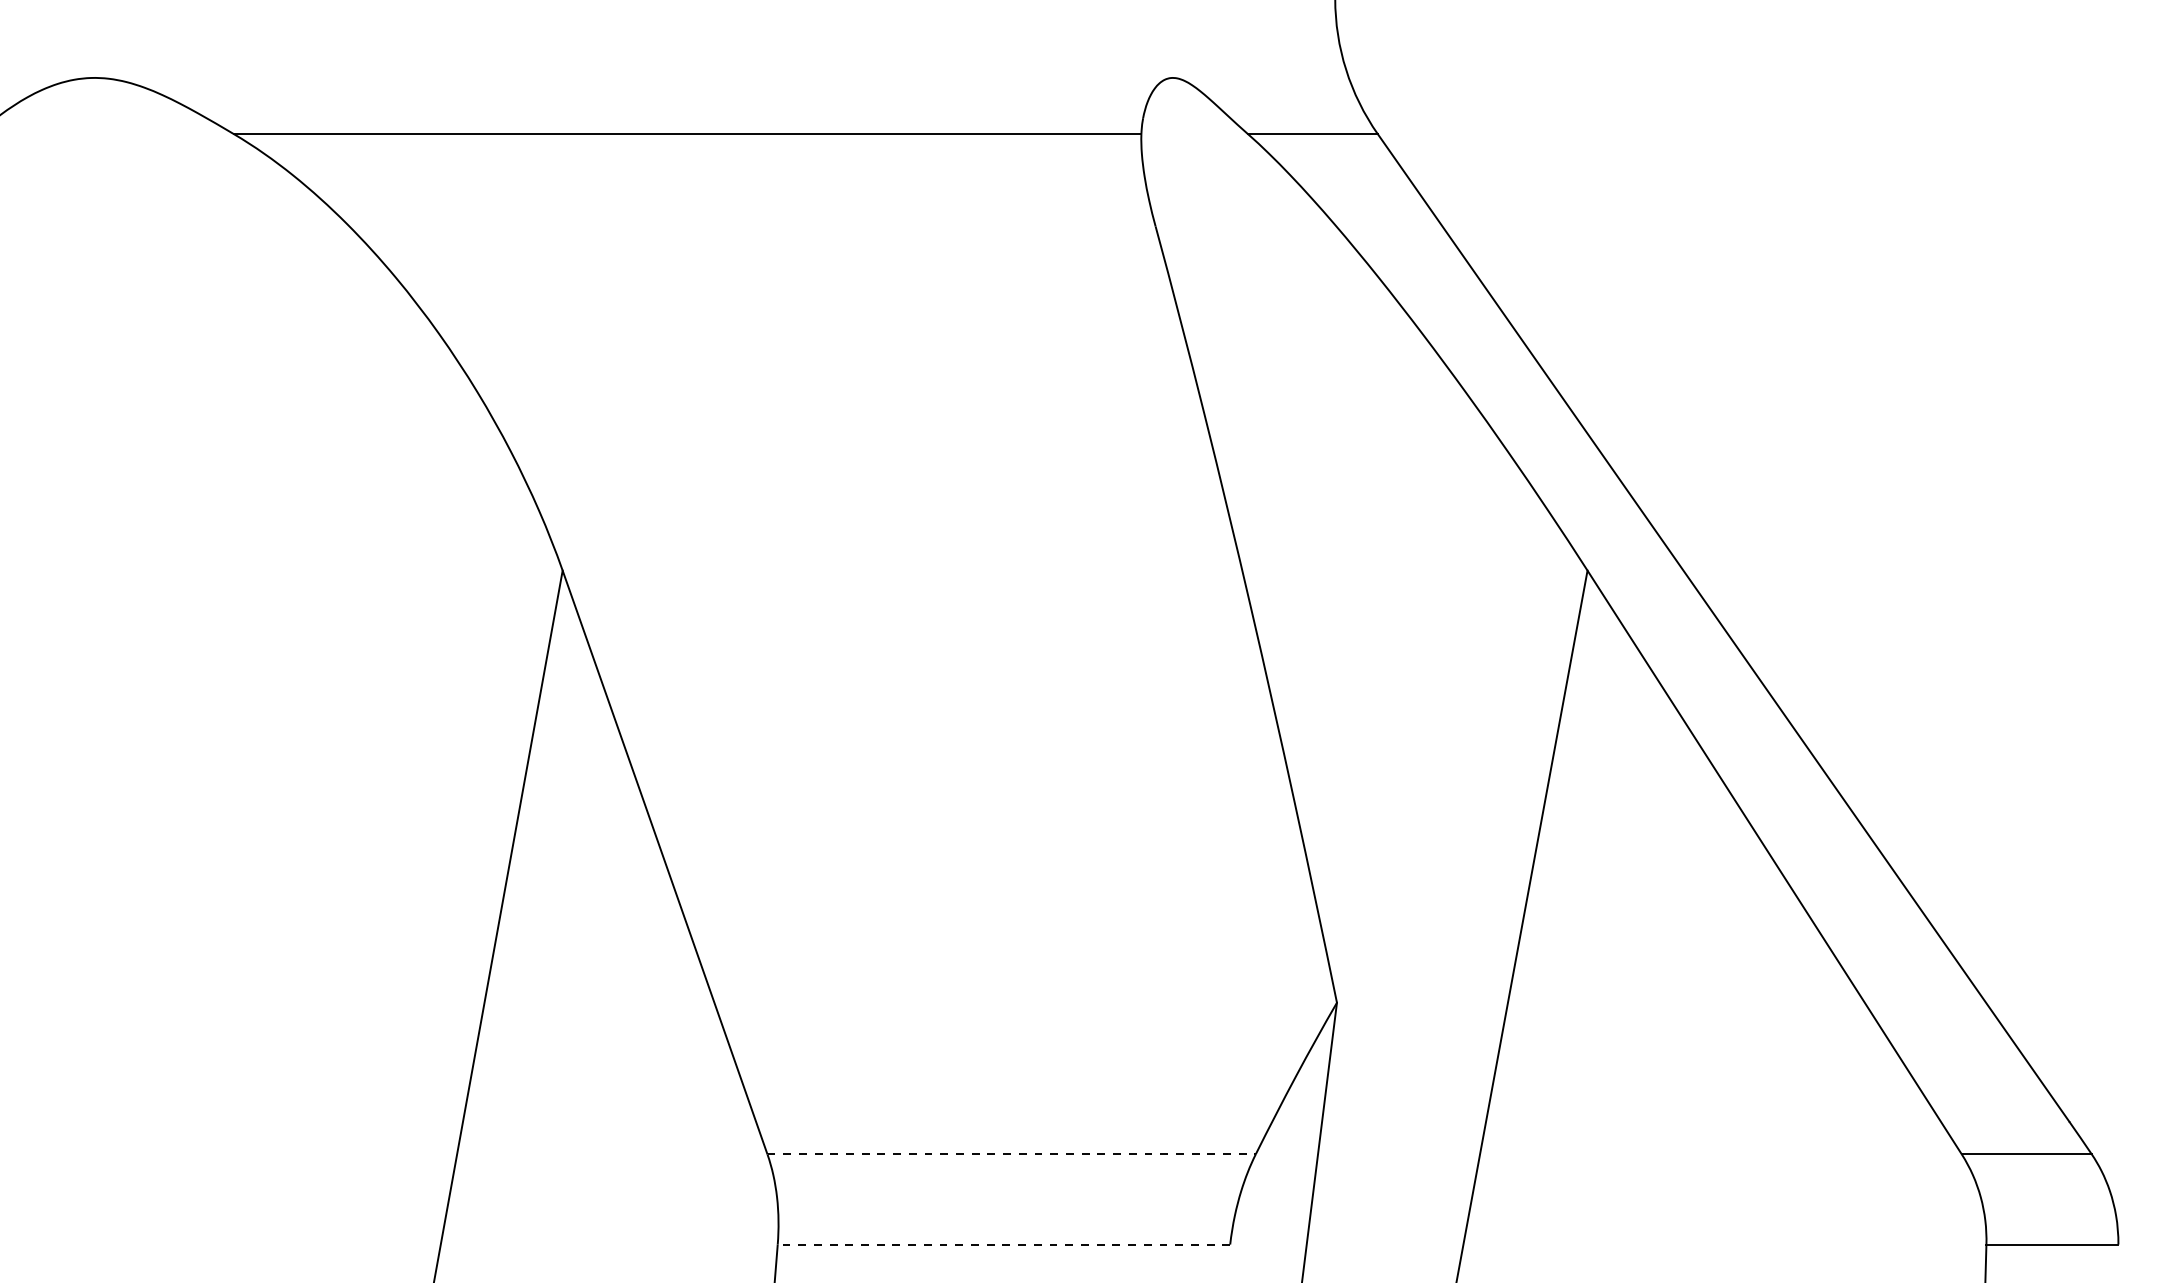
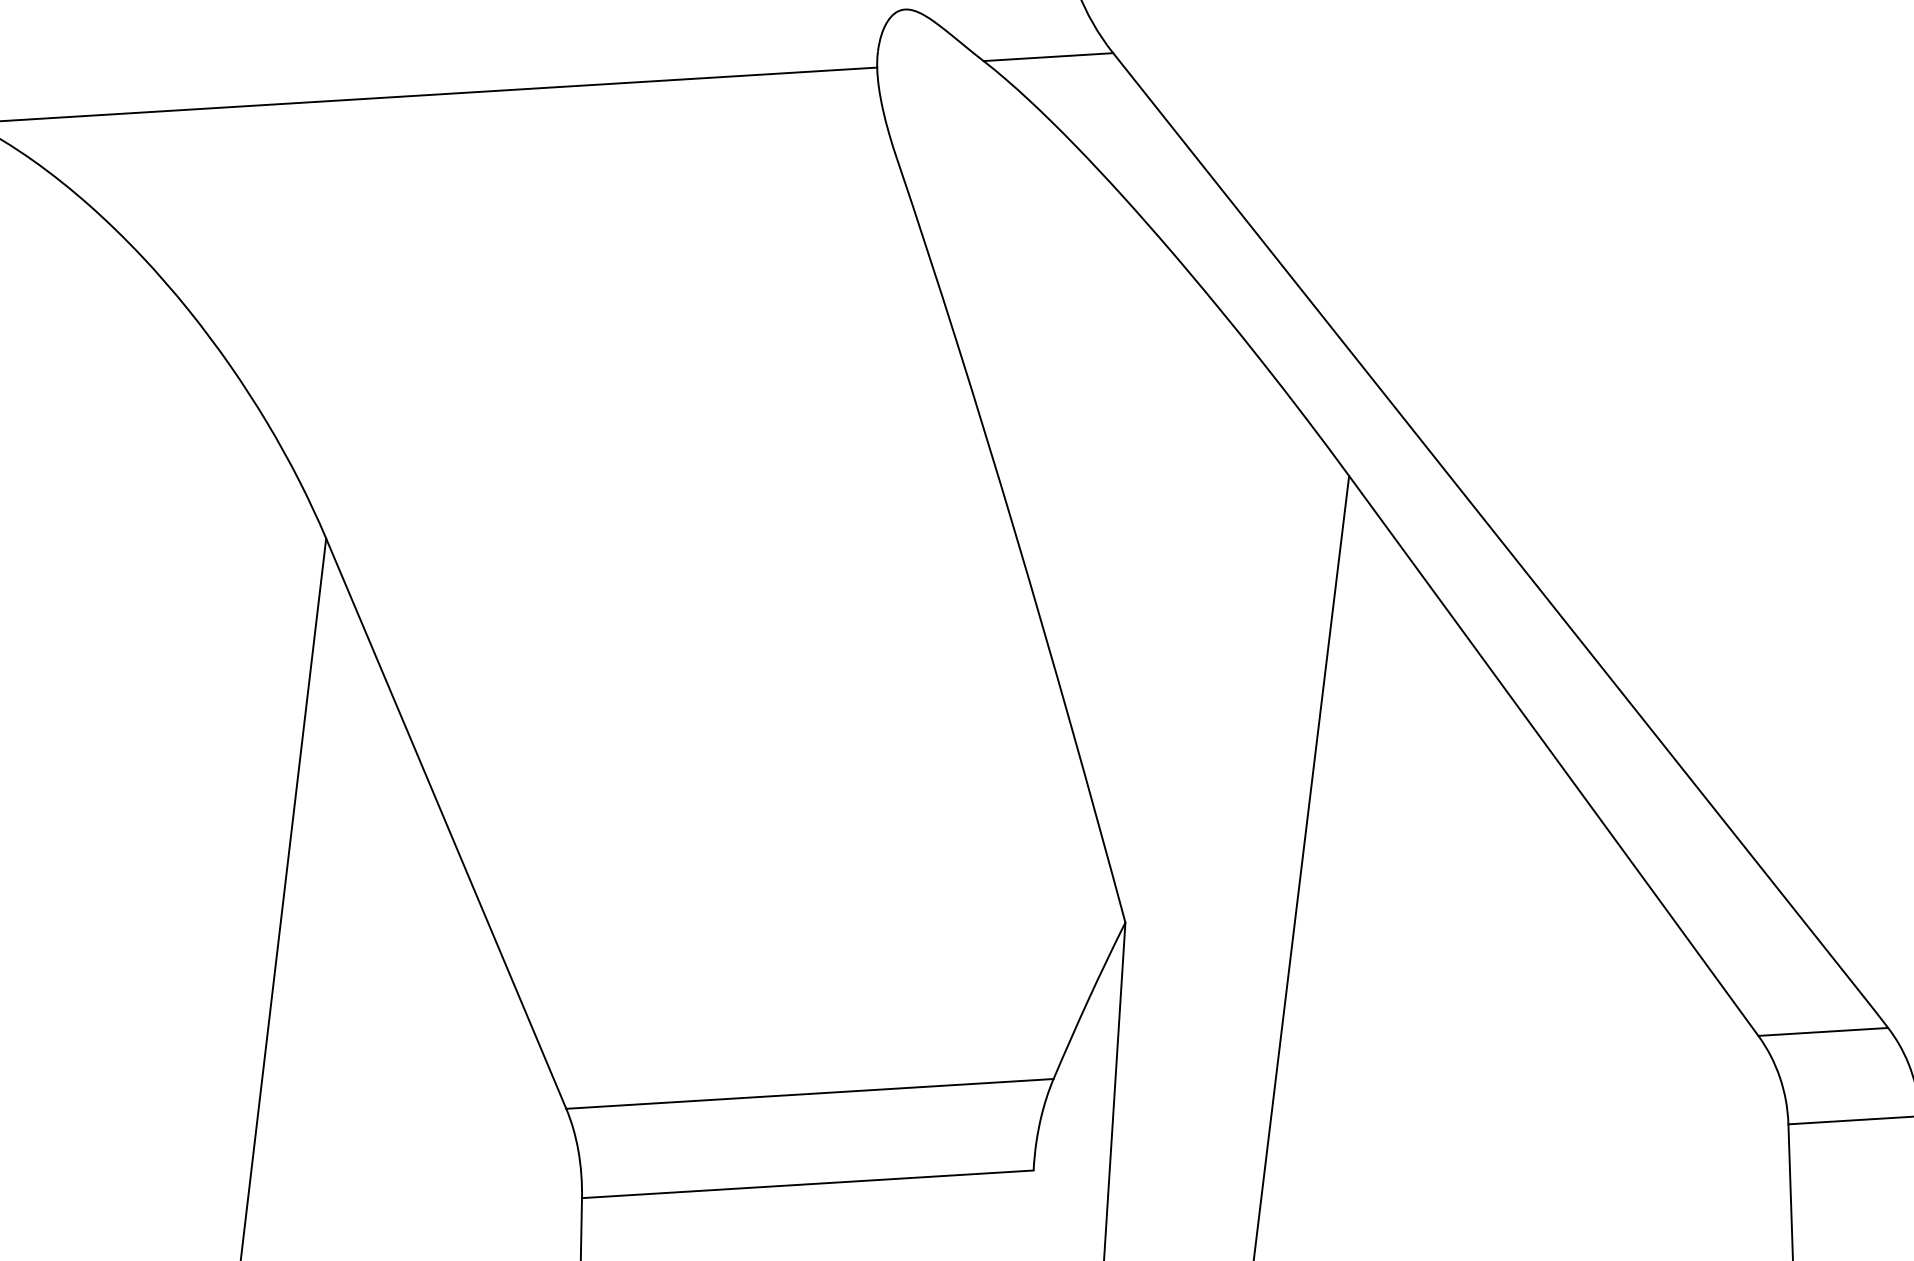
line: (1012, 1154) -> (810, 1093), dashed -> solid
line: (1003, 1244) -> (807, 1184), dashed -> solid

